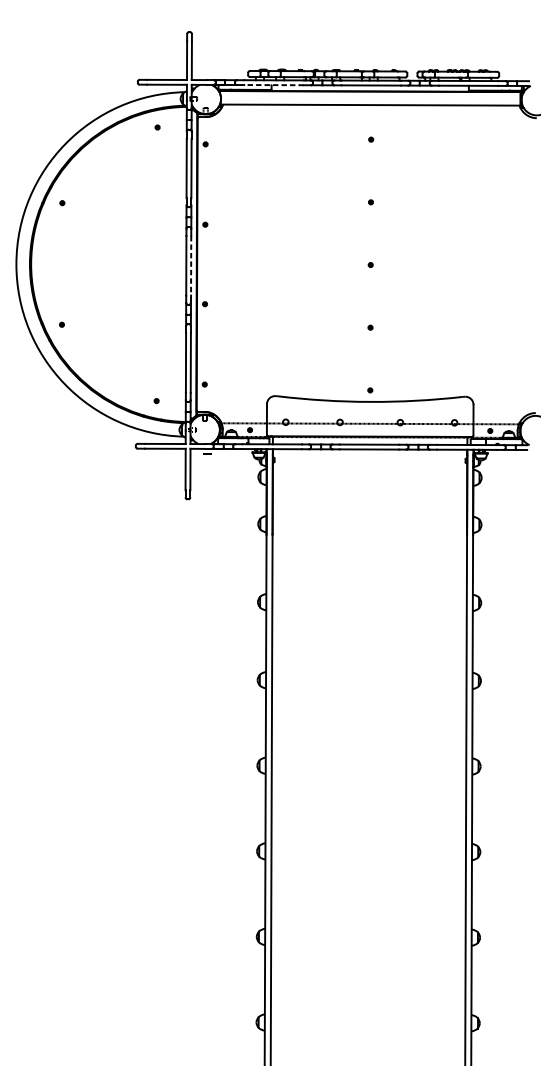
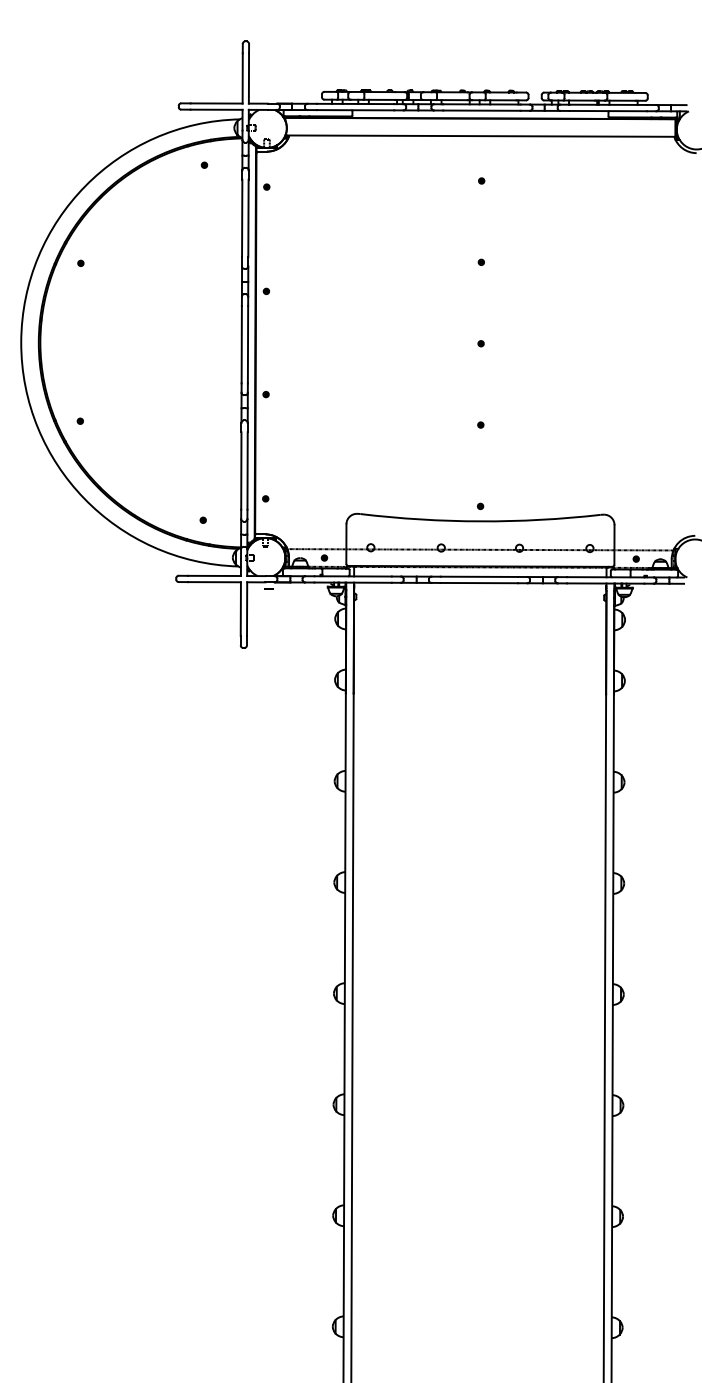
line: (273, 85) -> (355, 110), dashed -> solid
line: (191, 265) -> (248, 344), dashed -> solid

